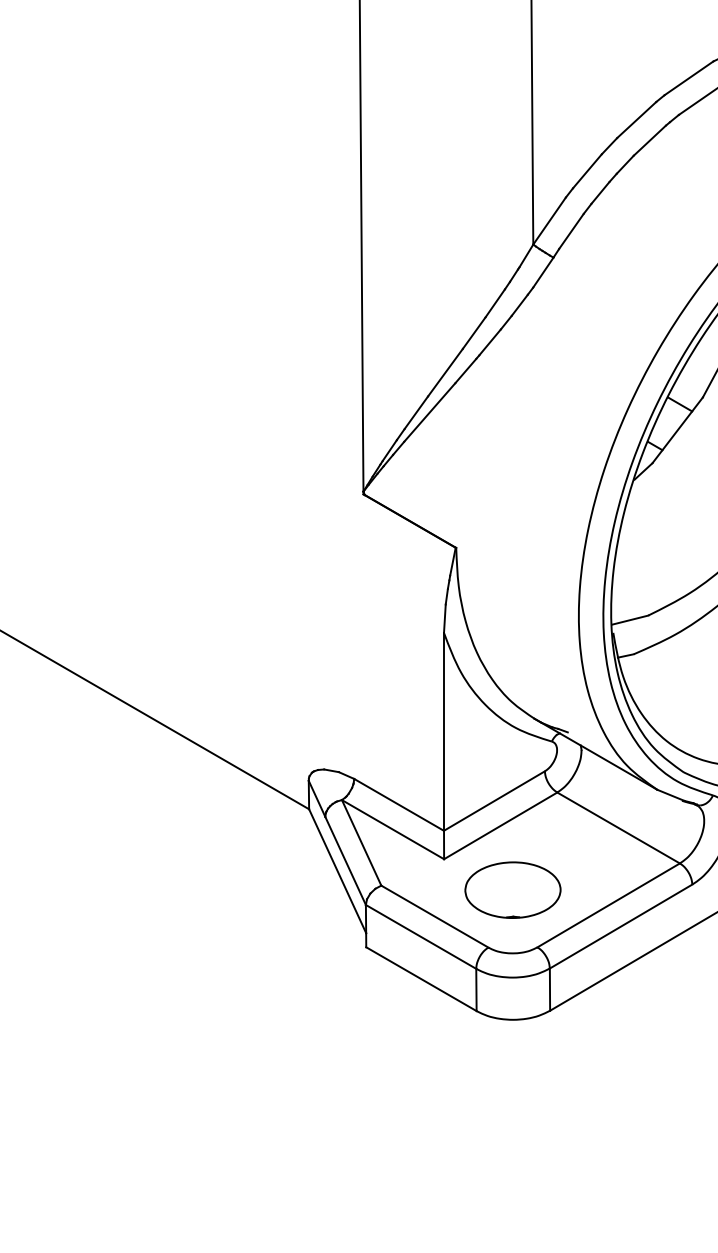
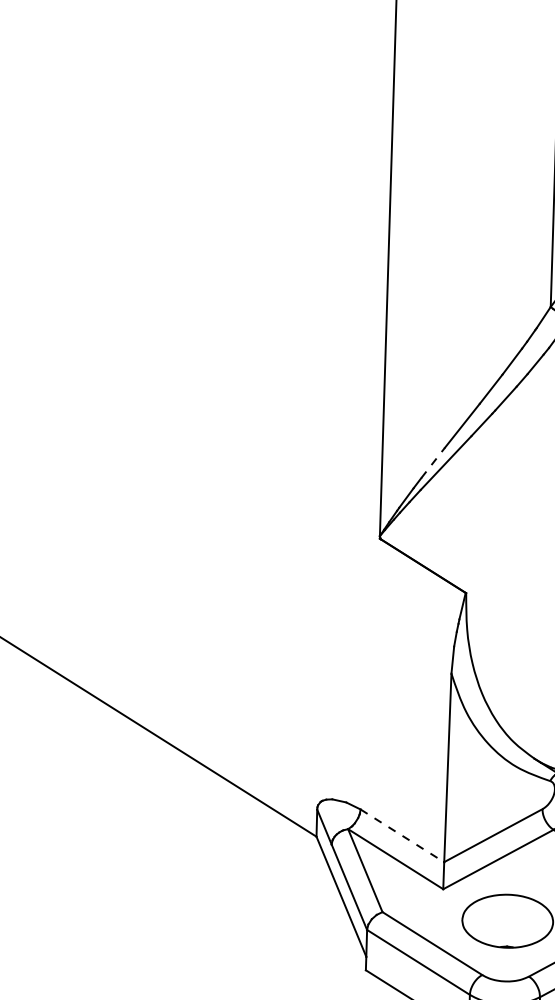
line: (416, 412) -> (433, 462), solid -> dashed
line: (399, 804) -> (402, 835), solid -> dashed

